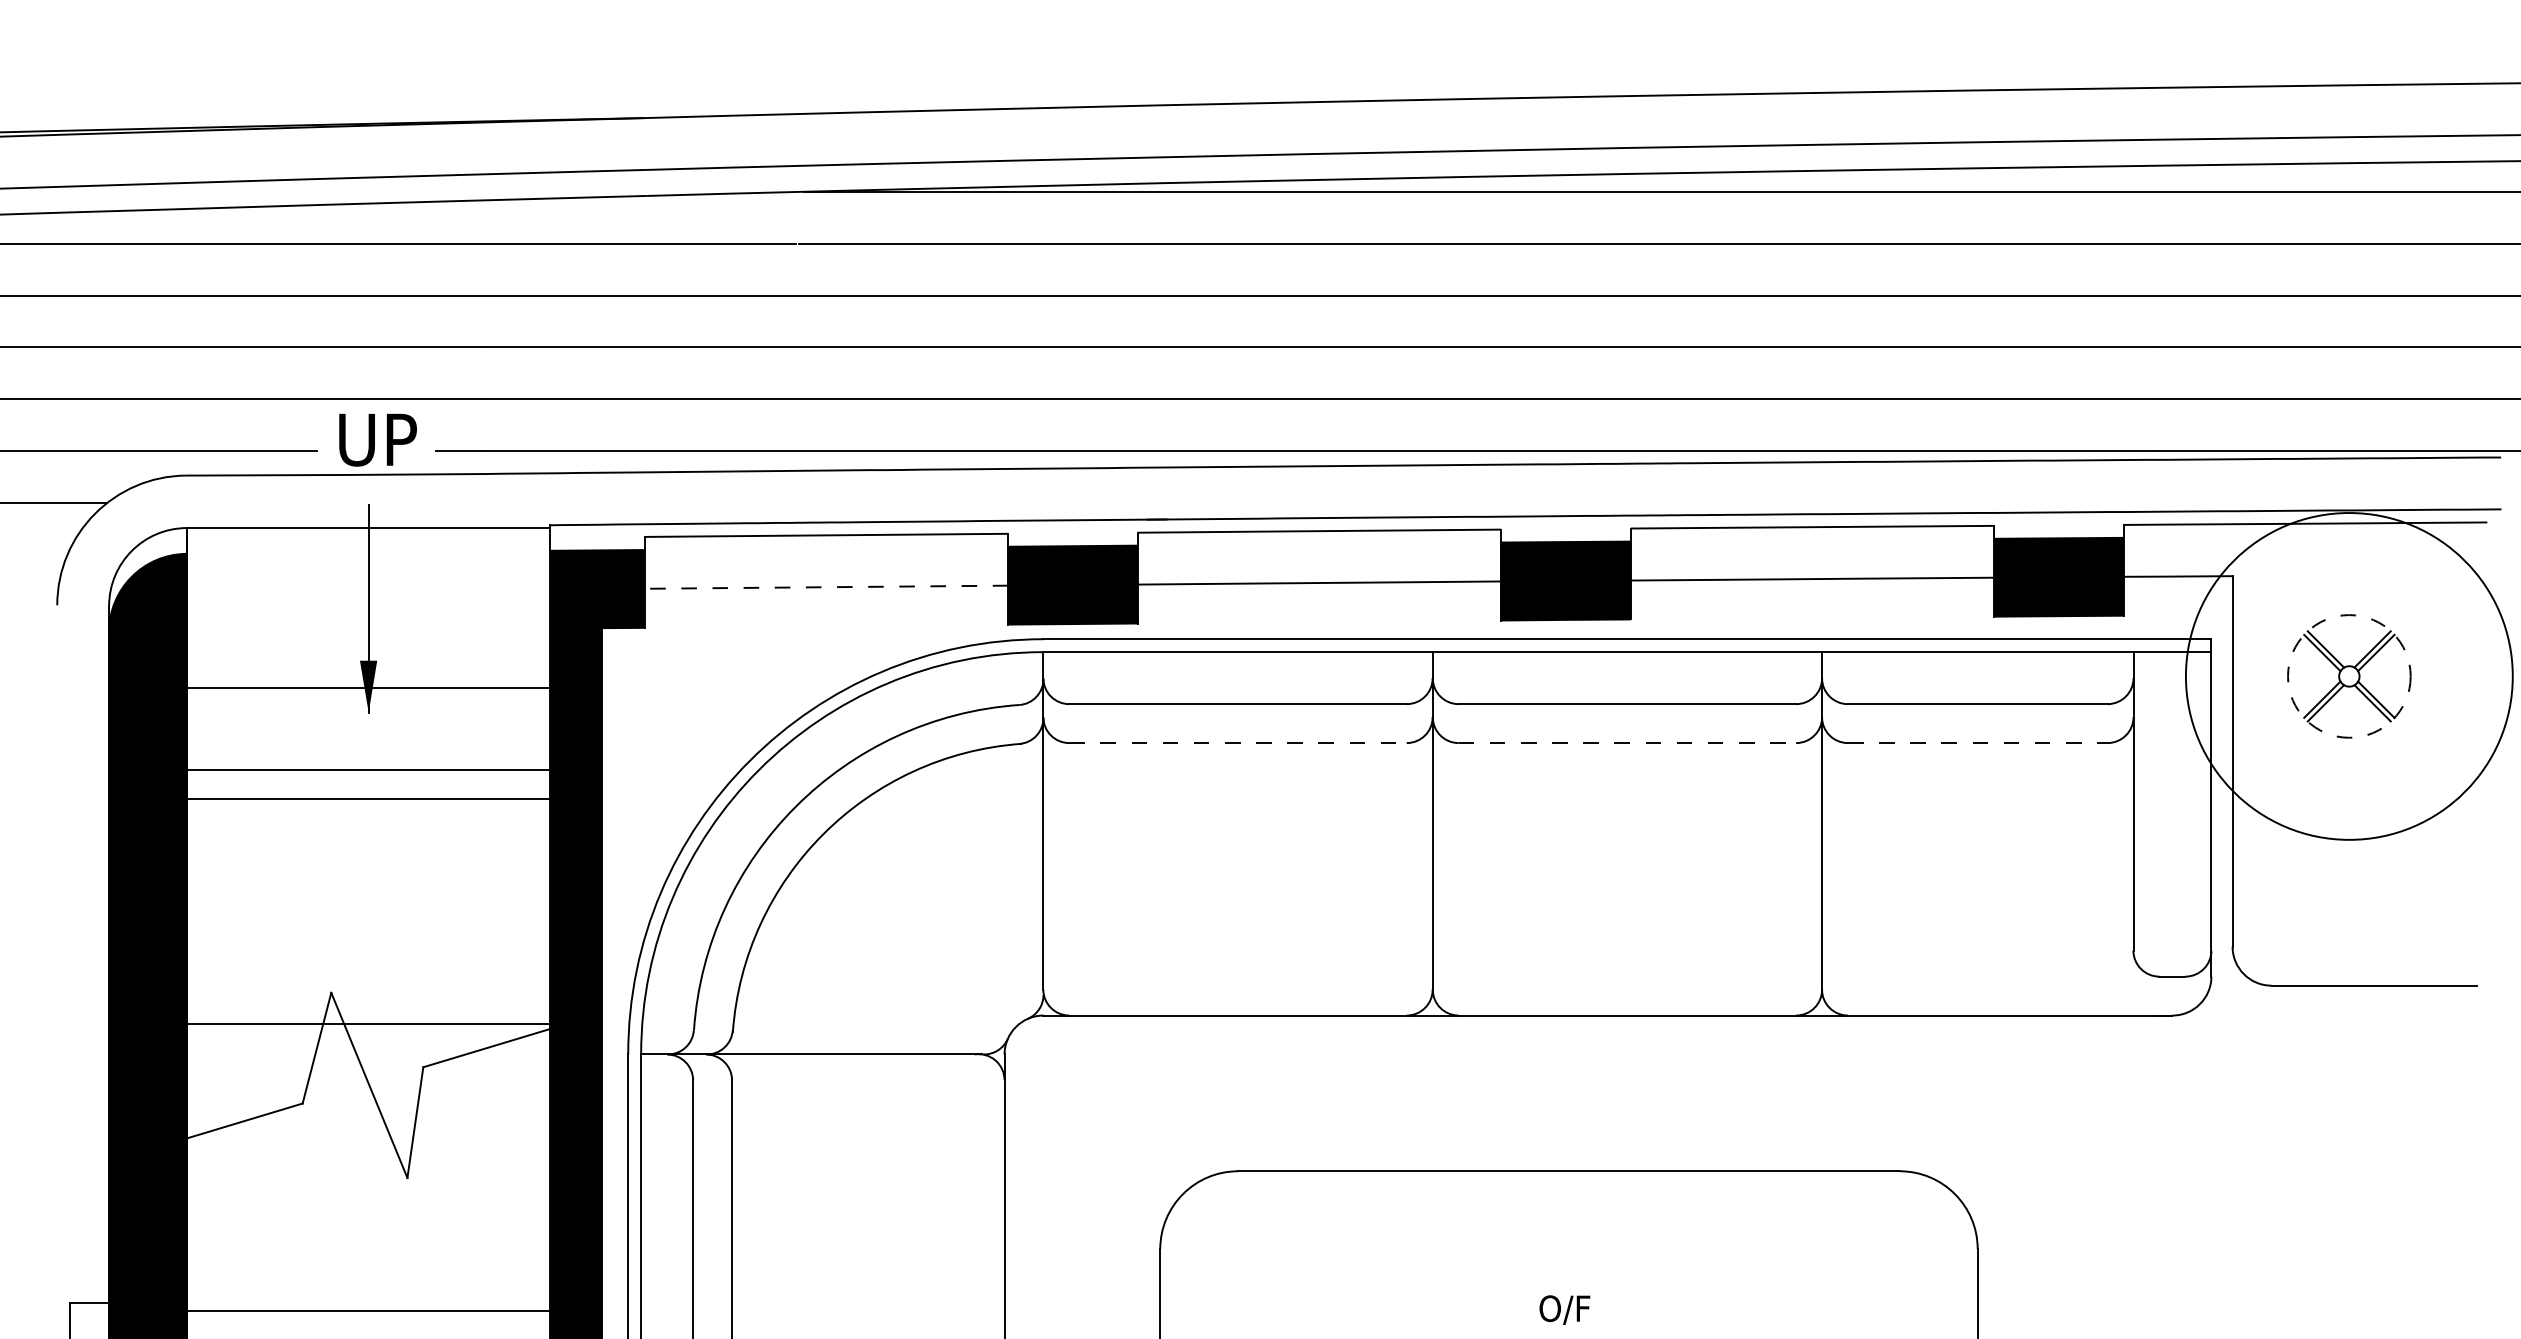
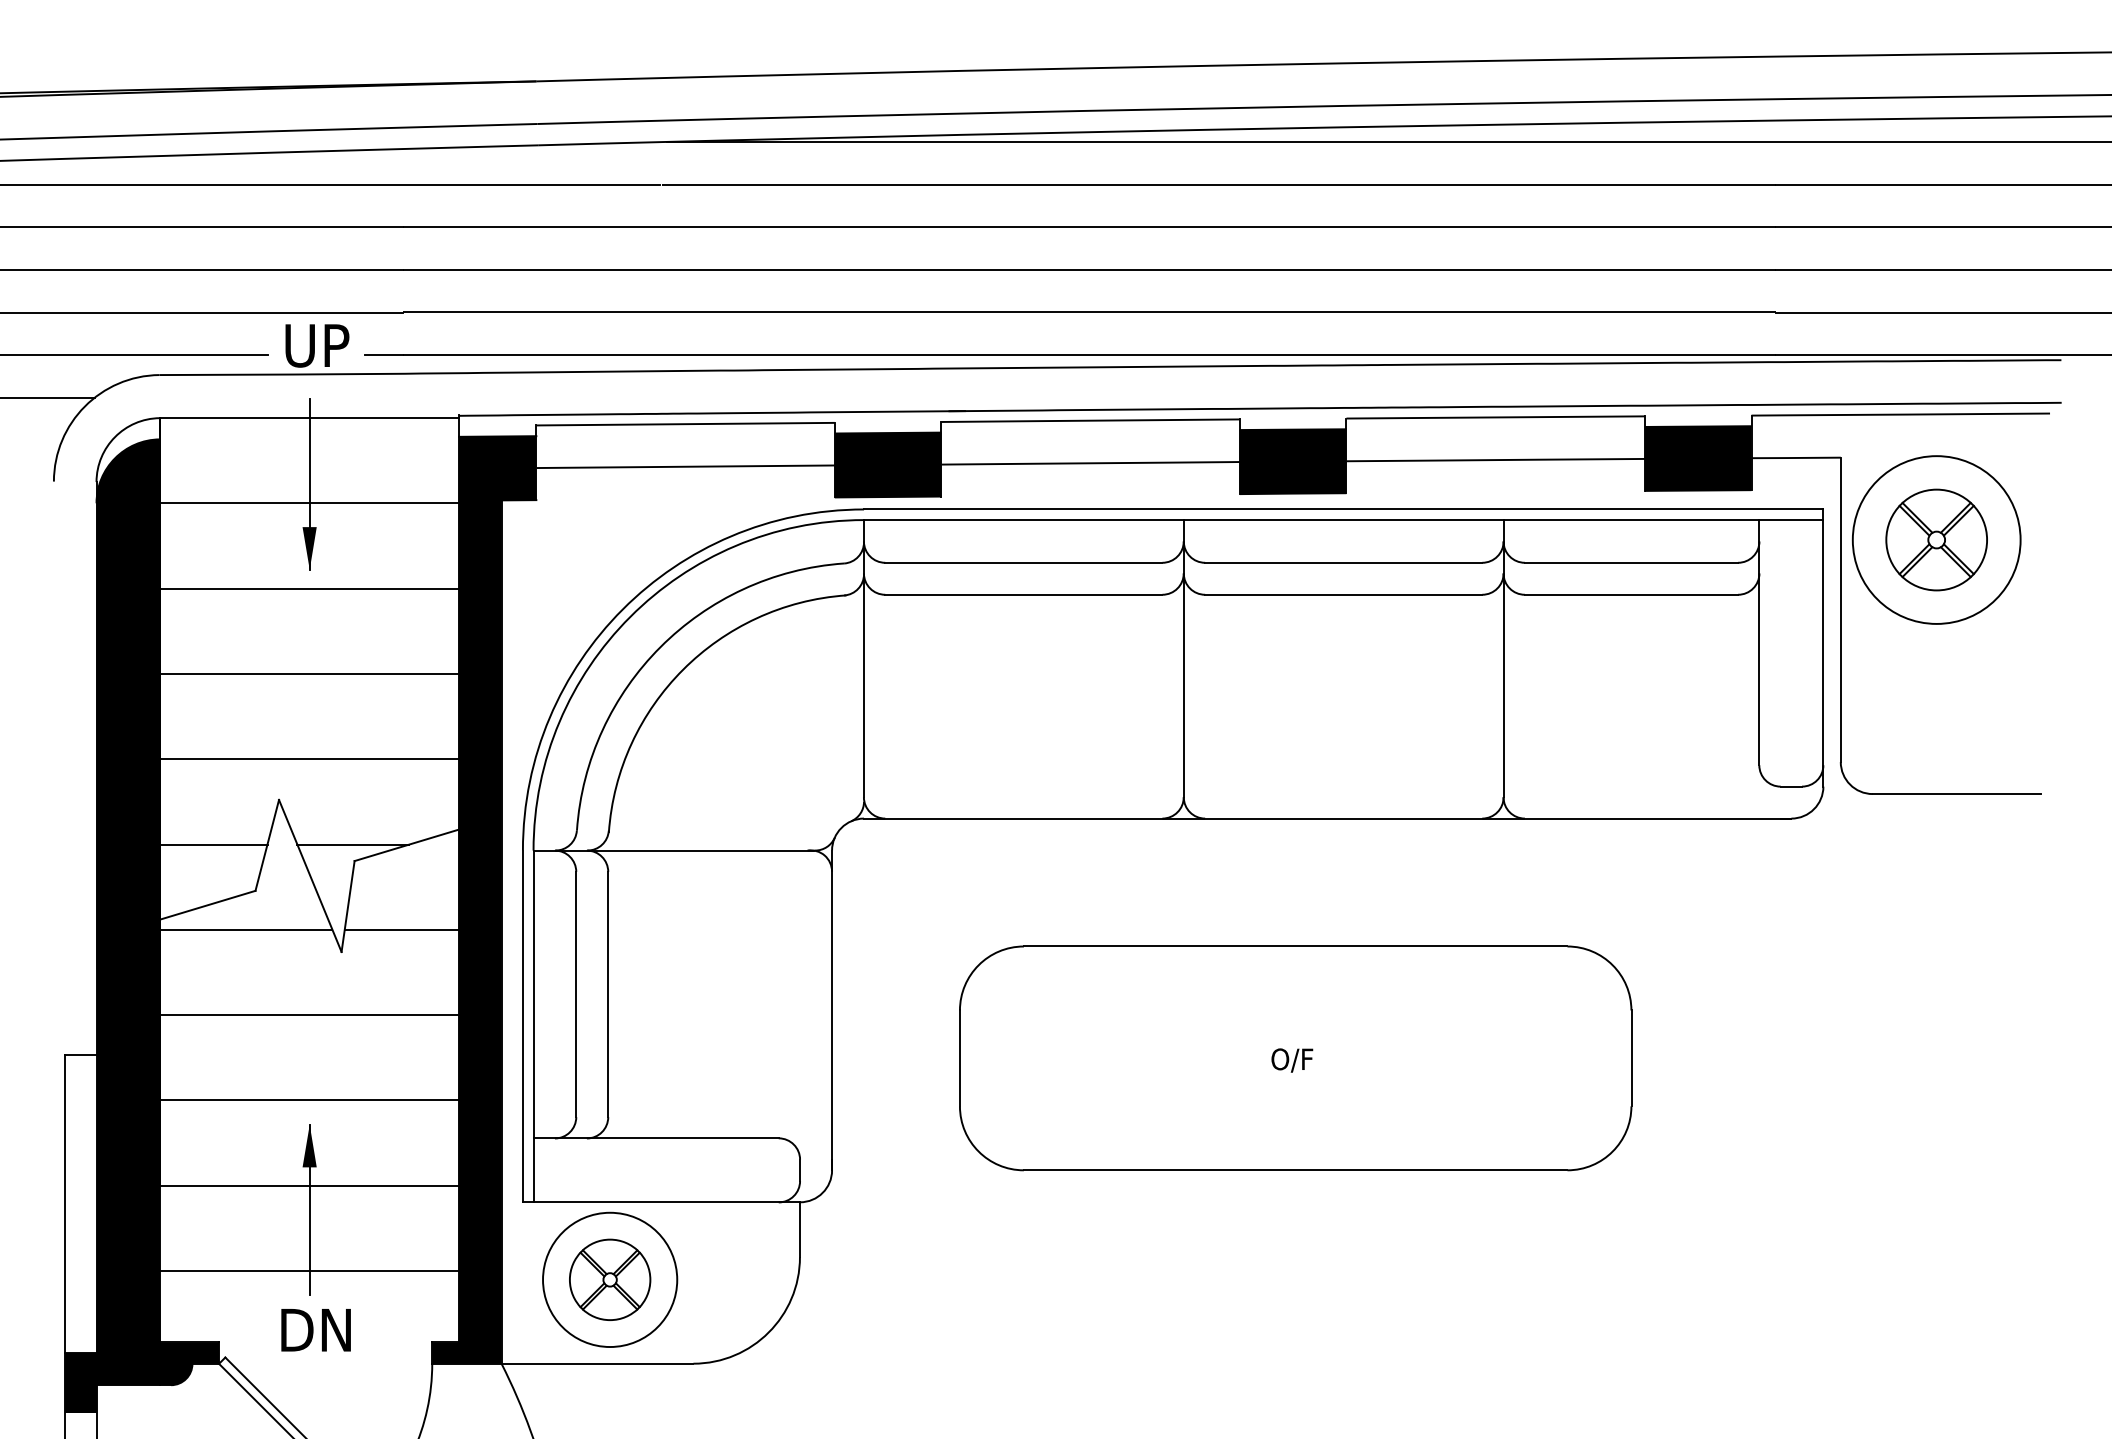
line: (826, 586) -> (685, 466), dashed -> solid
circle: (2349, 675) -> (1936, 539), dashed -> solid
circle: (2349, 675) -> (1936, 539), size x0.62
line: (368, 687) -> (309, 503), moved
line: (1237, 742) -> (1023, 594), dashed -> solid
line: (1627, 742) -> (1343, 594), dashed -> solid
line: (1977, 742) -> (1631, 594), dashed -> solid
line: (368, 769) -> (309, 673), moved
line: (368, 798) -> (309, 588), moved
line: (368, 1023) -> (309, 759), moved
line: (251, 1047) -> (213, 844), added
line: (421, 1047) -> (353, 844), added
line: (291, 1150) -> (246, 929), added
line: (480, 1150) -> (401, 929), added
line: (368, 1311) -> (309, 1015), moved

